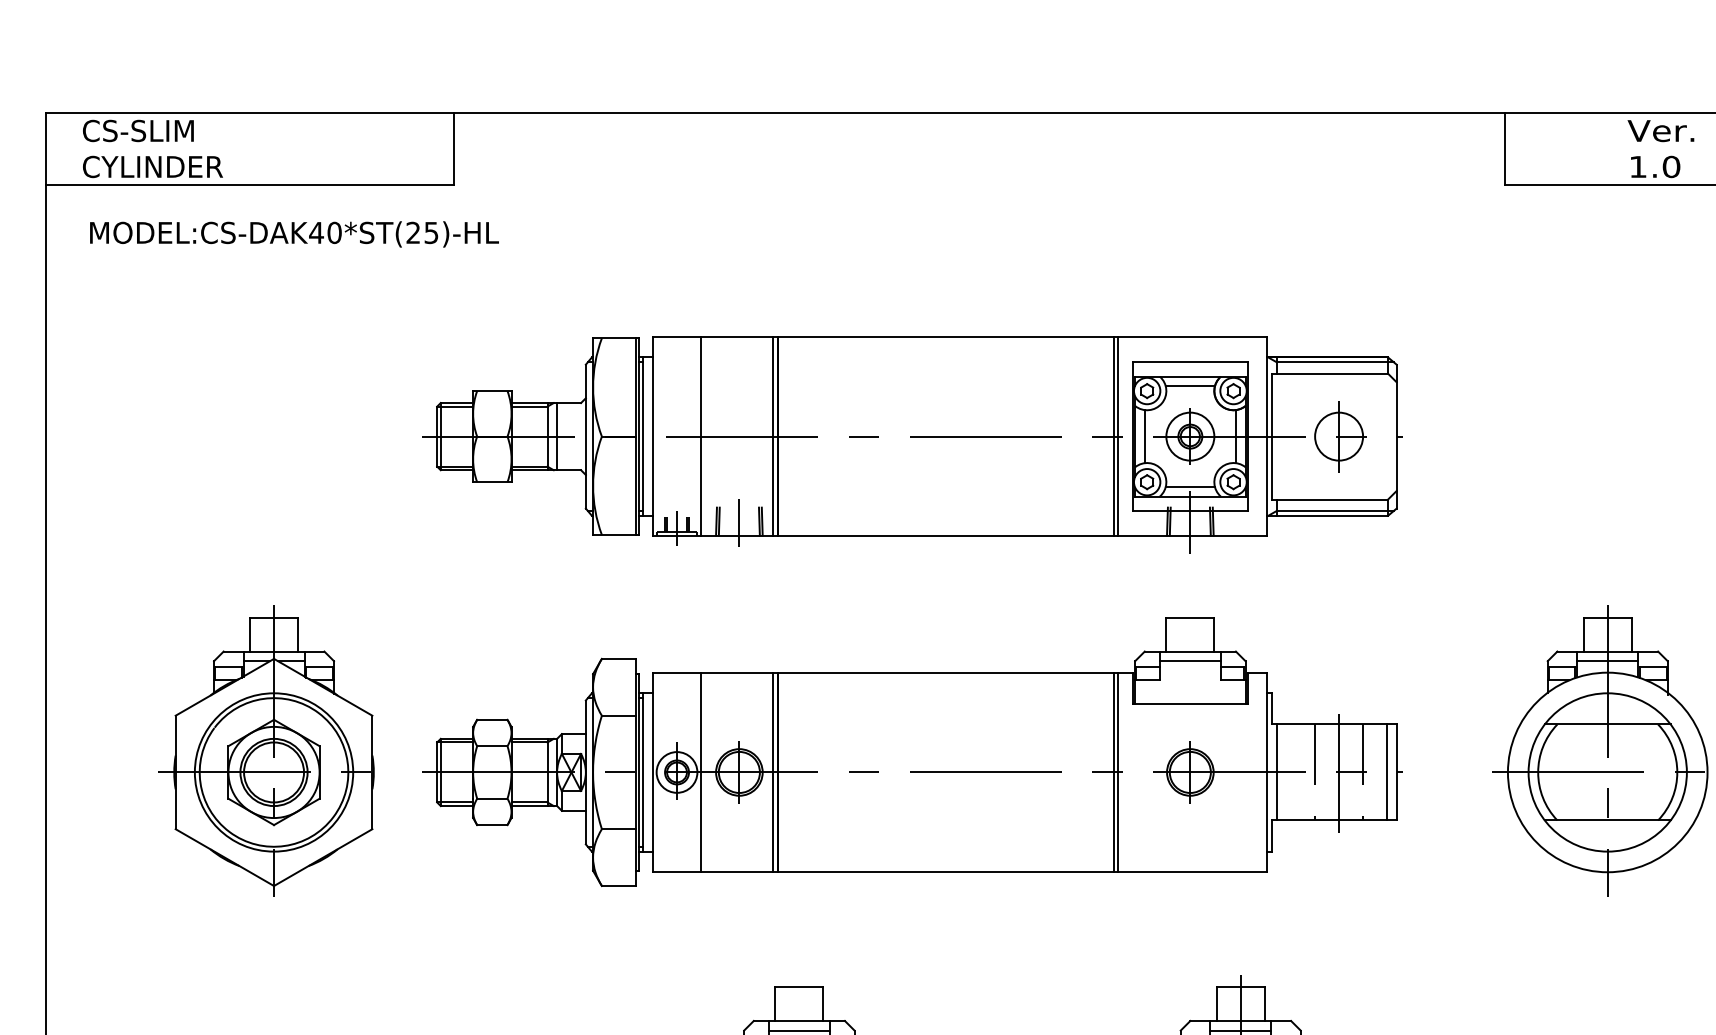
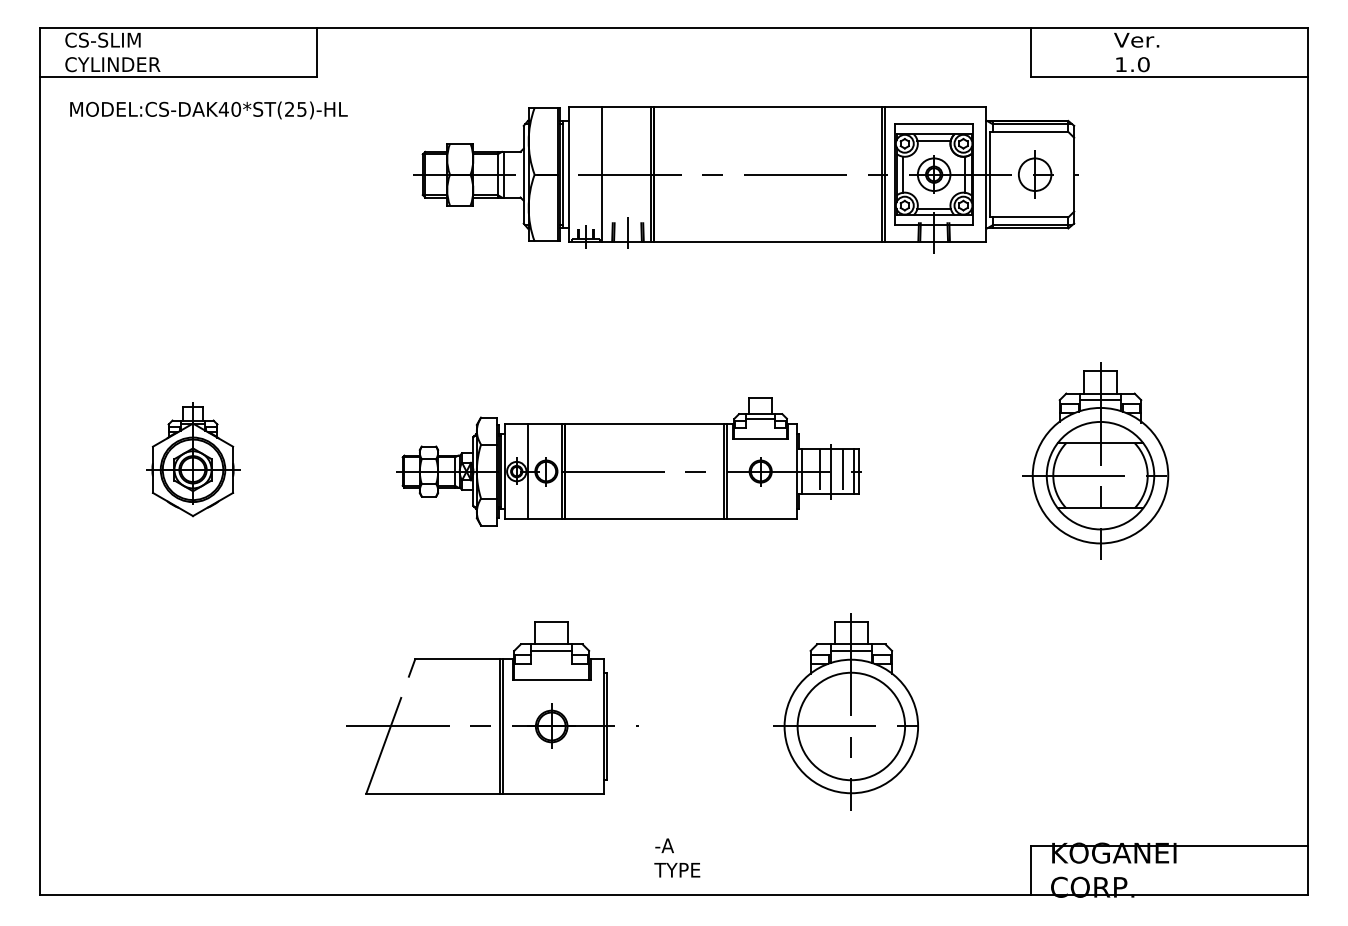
part: (912, 443) -> (745, 179), moved
part: (265, 750) -> (189, 460), size x0.6
part: (912, 751) -> (628, 461), size x0.7

